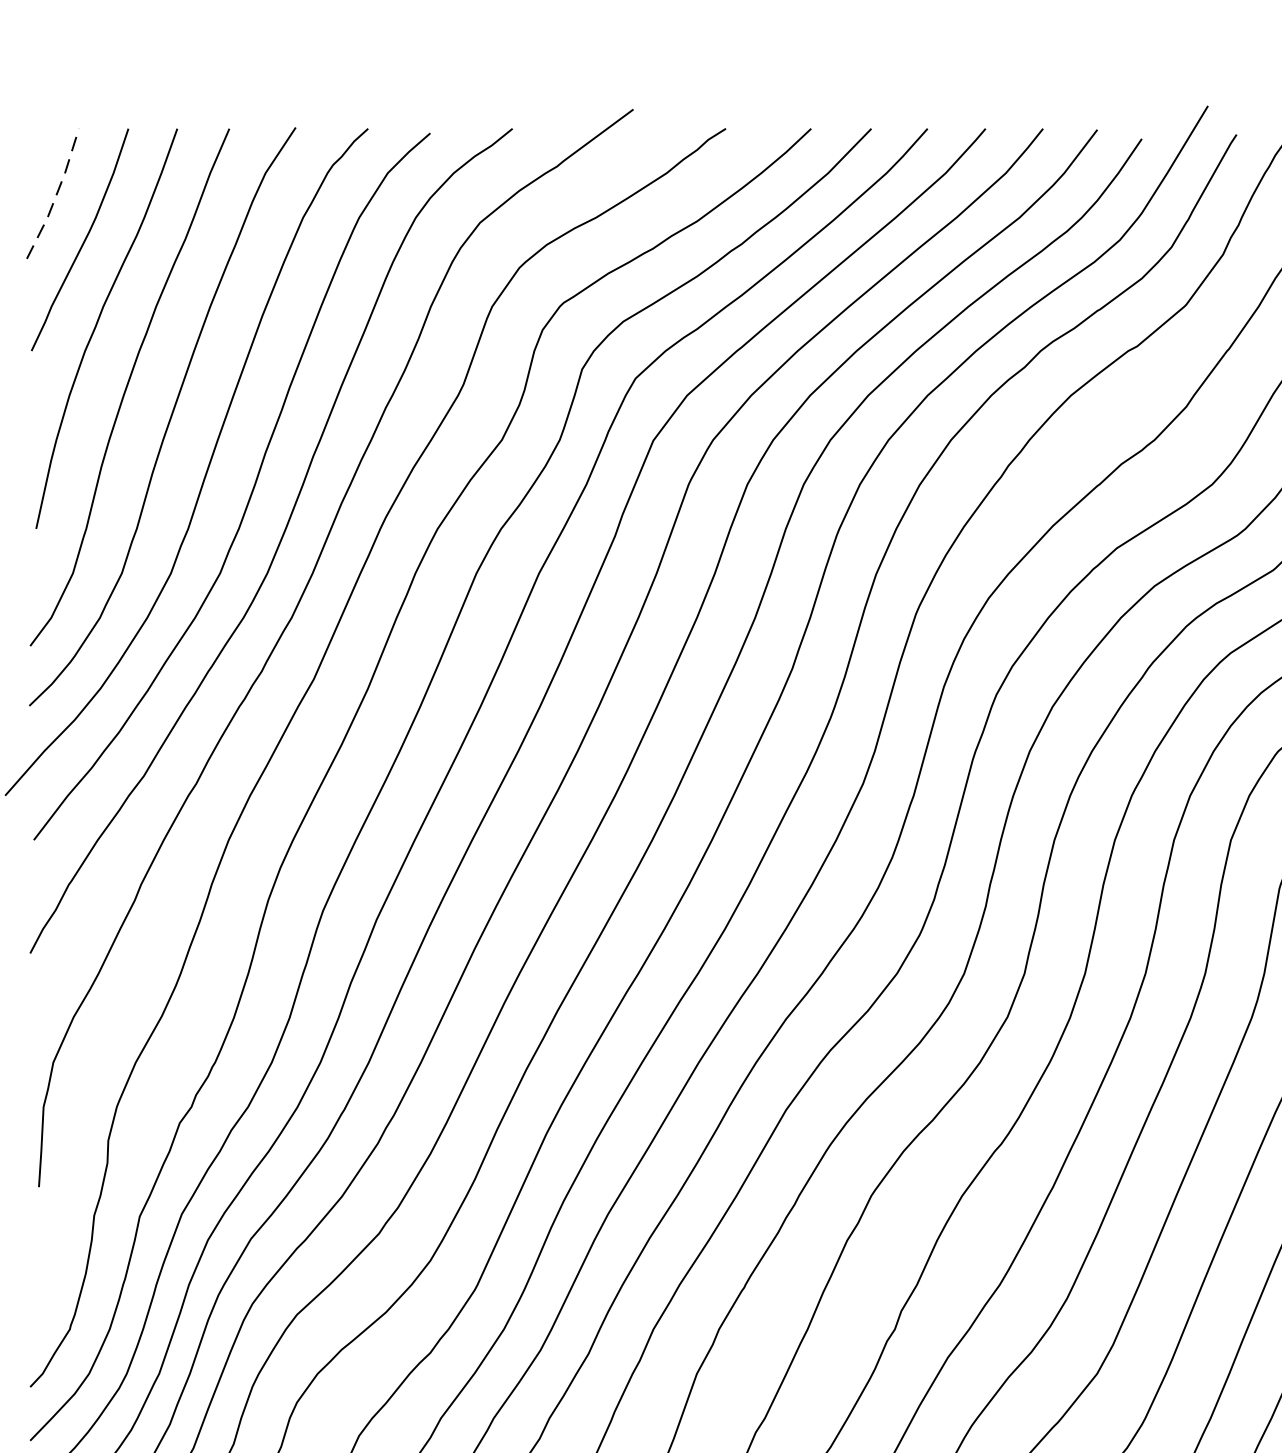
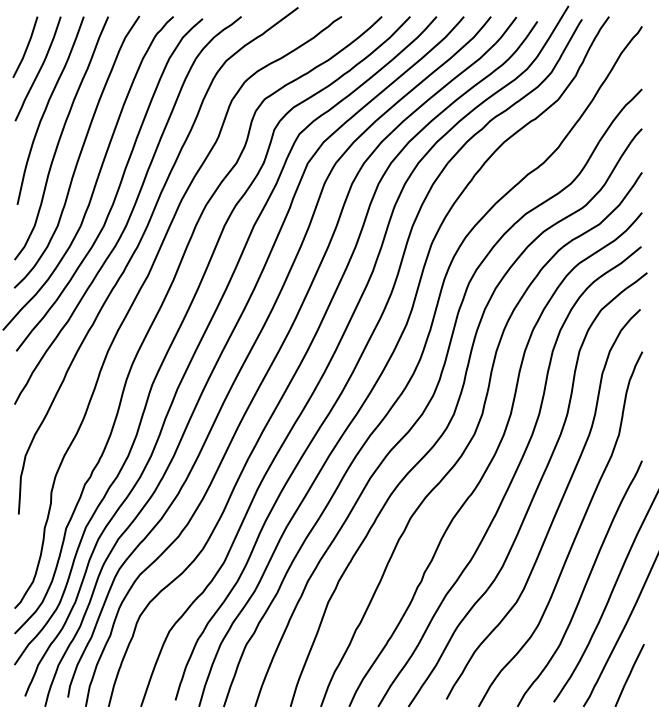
line: (57, 194) -> (27, 47), dashed -> solid

